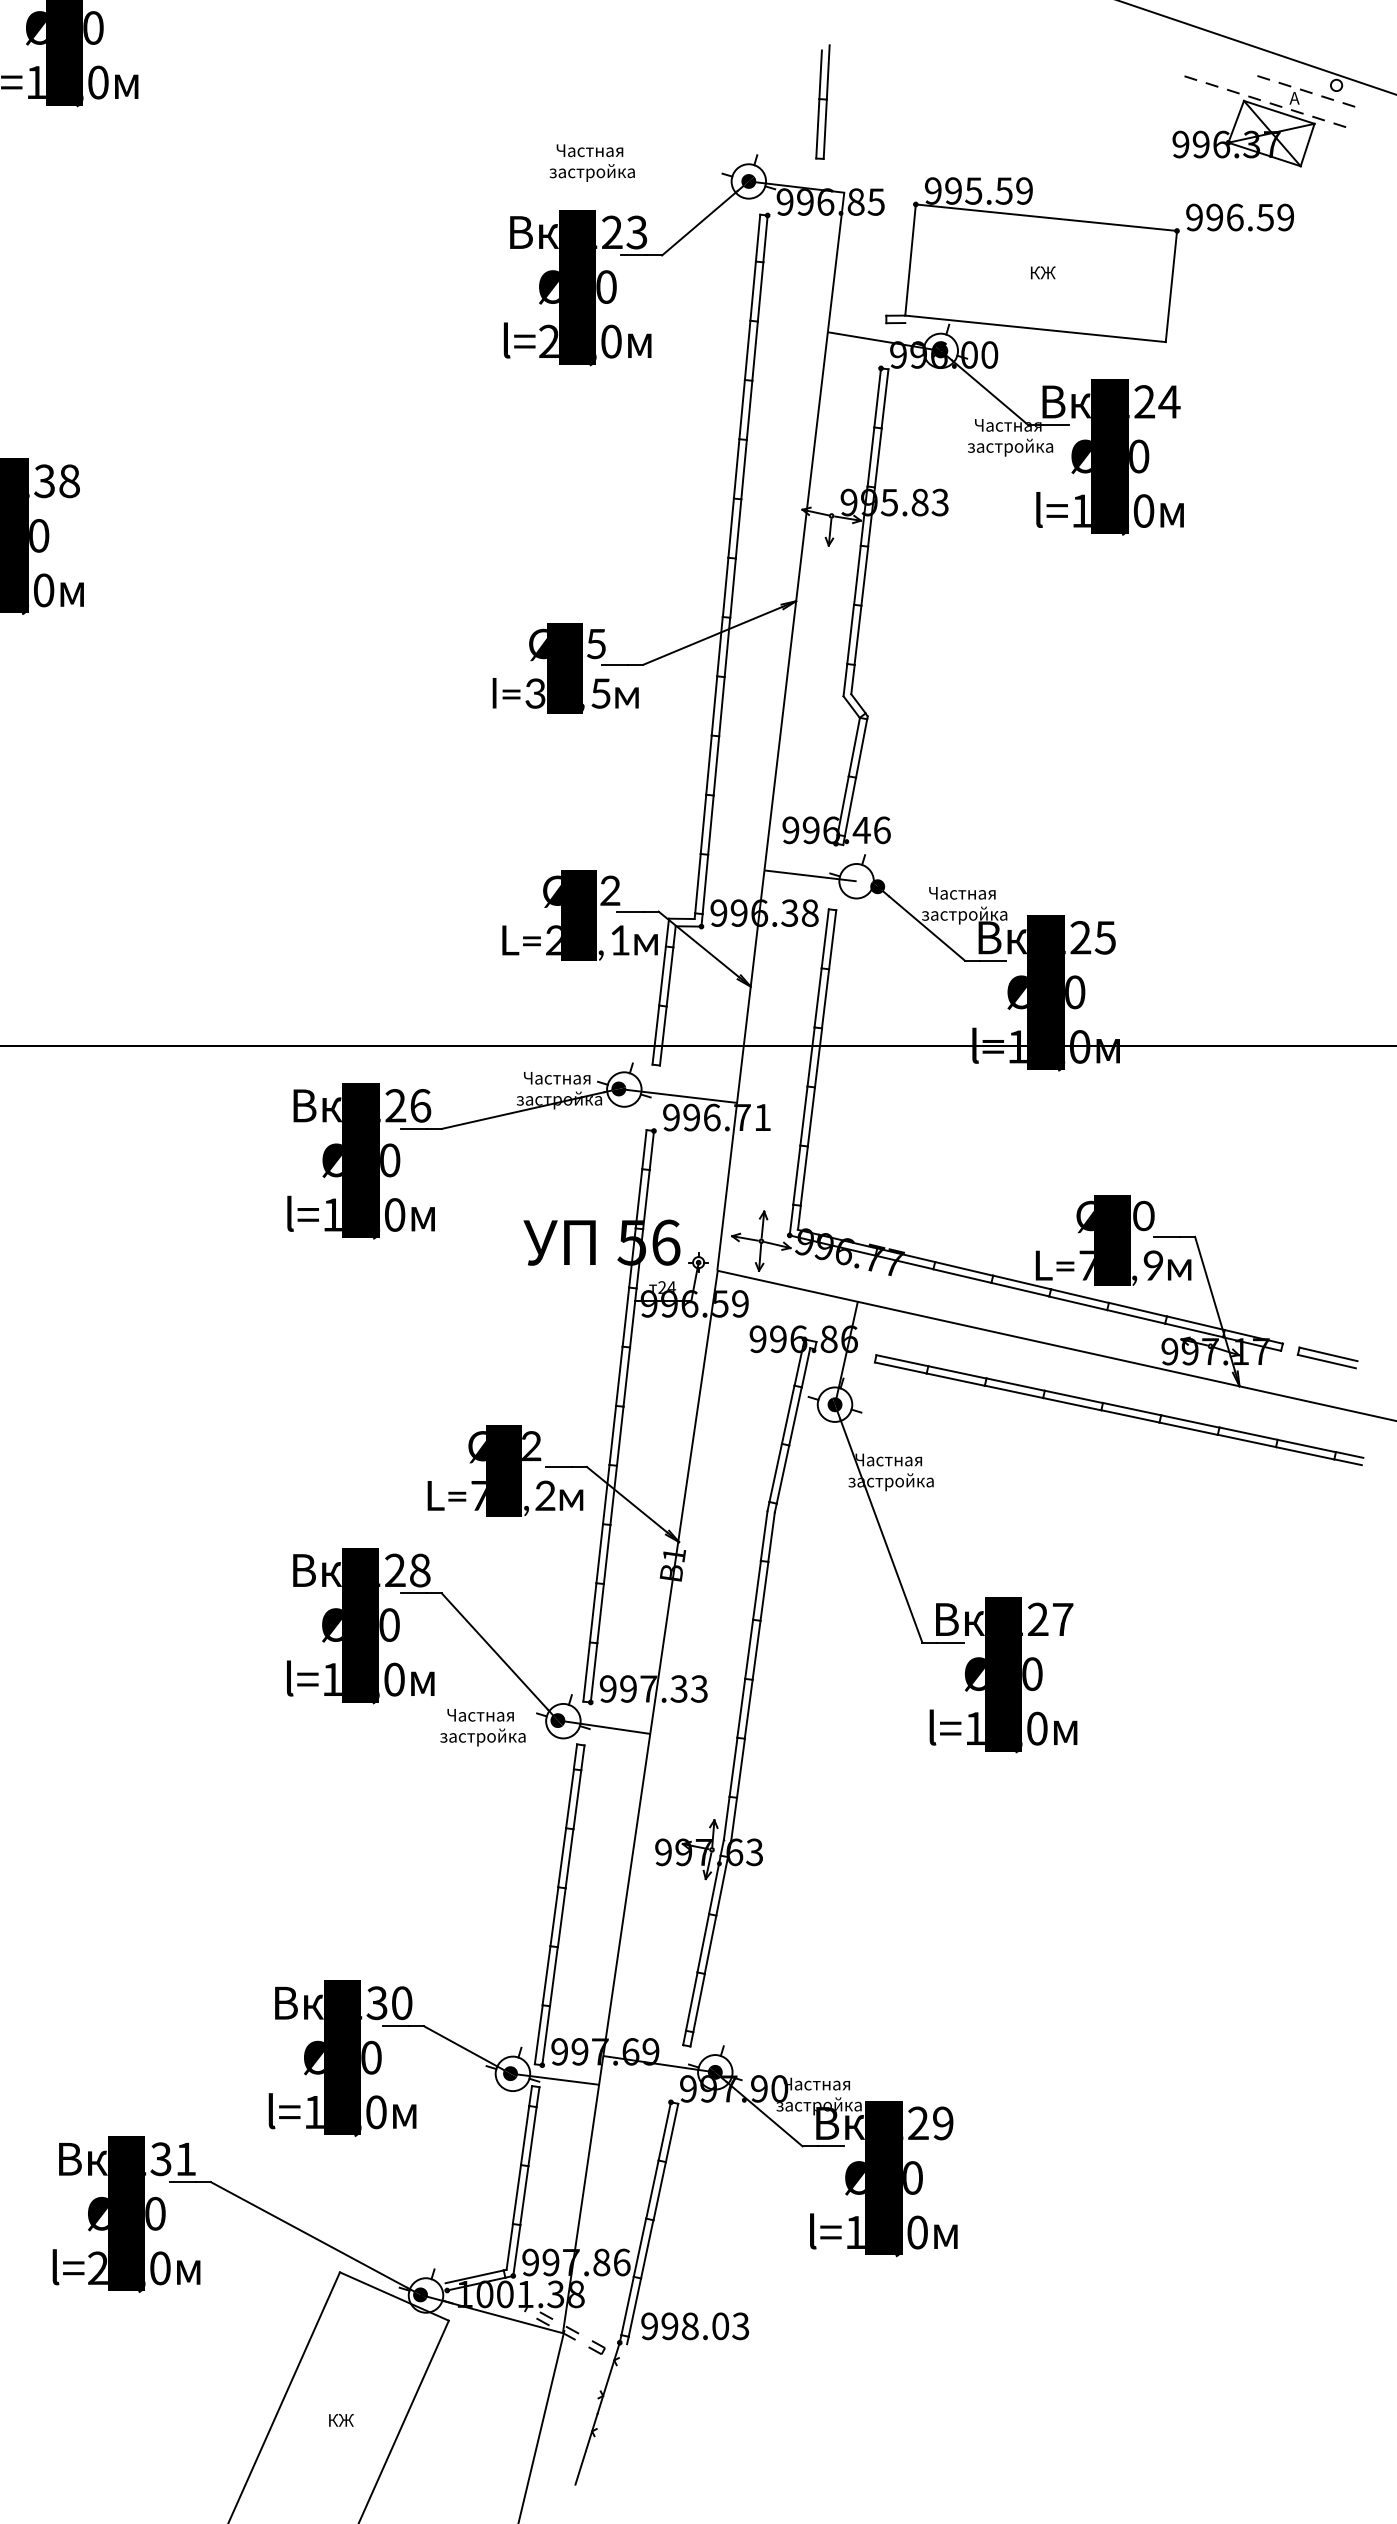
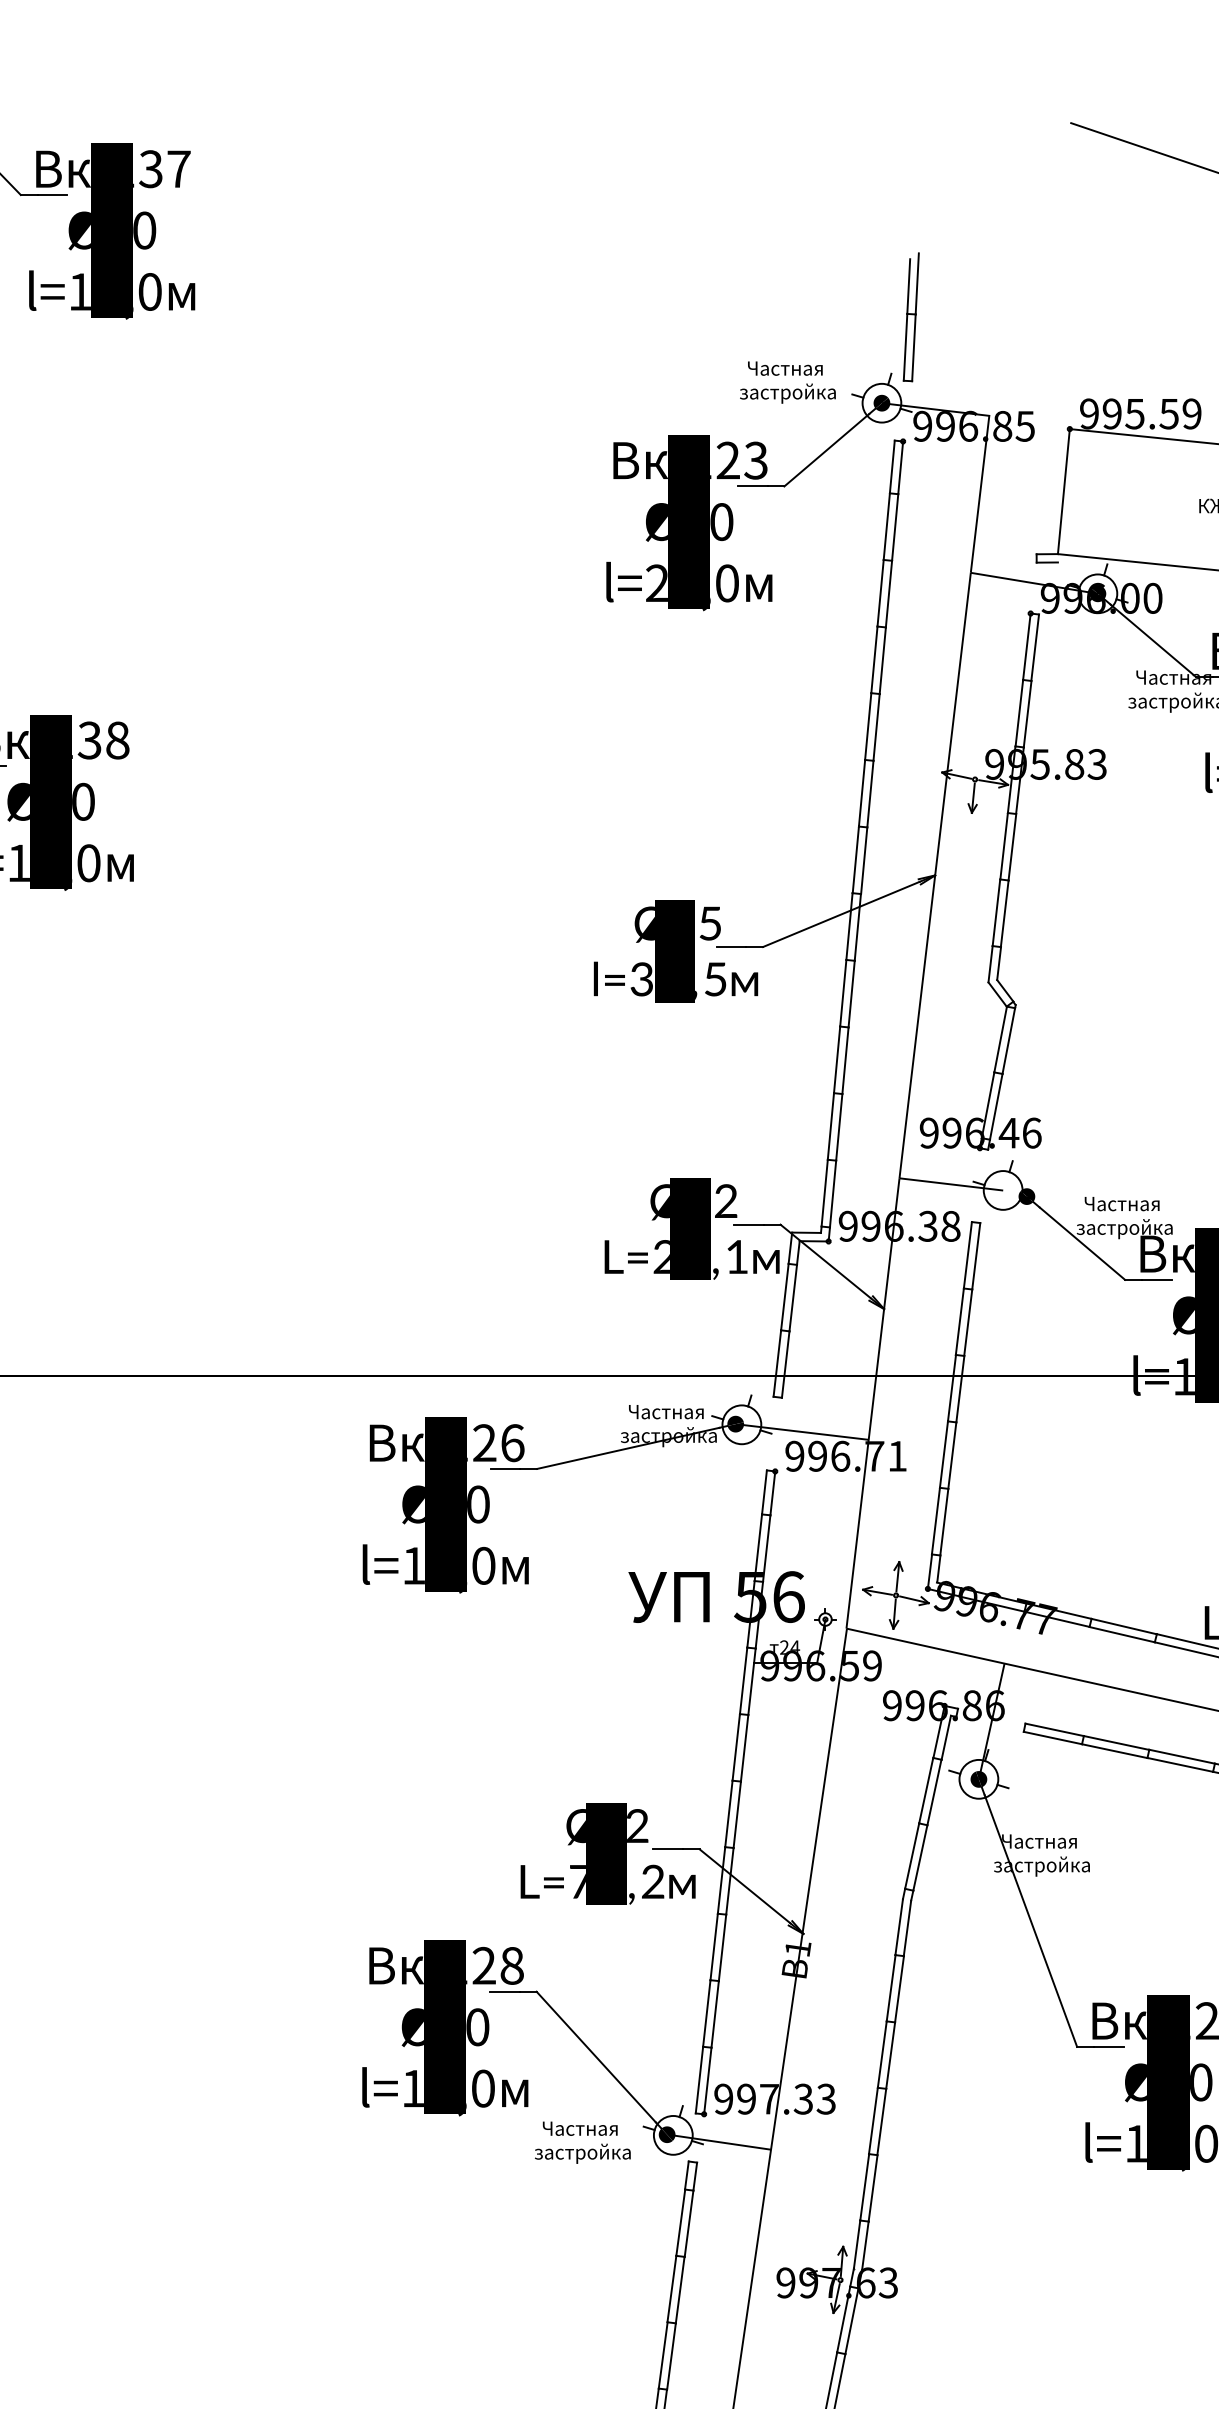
part: (822, 101) -> (910, 316), moved
text: (591, 162) -> (787, 381), moved

